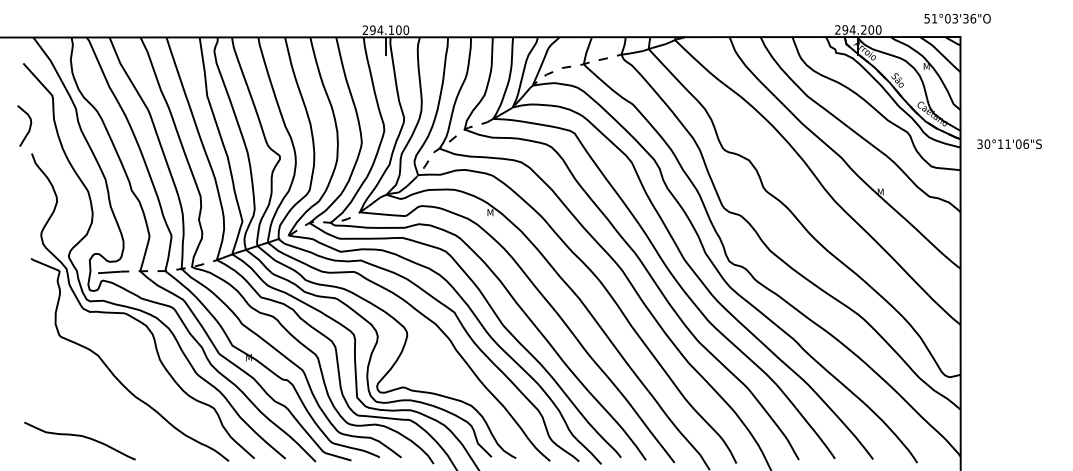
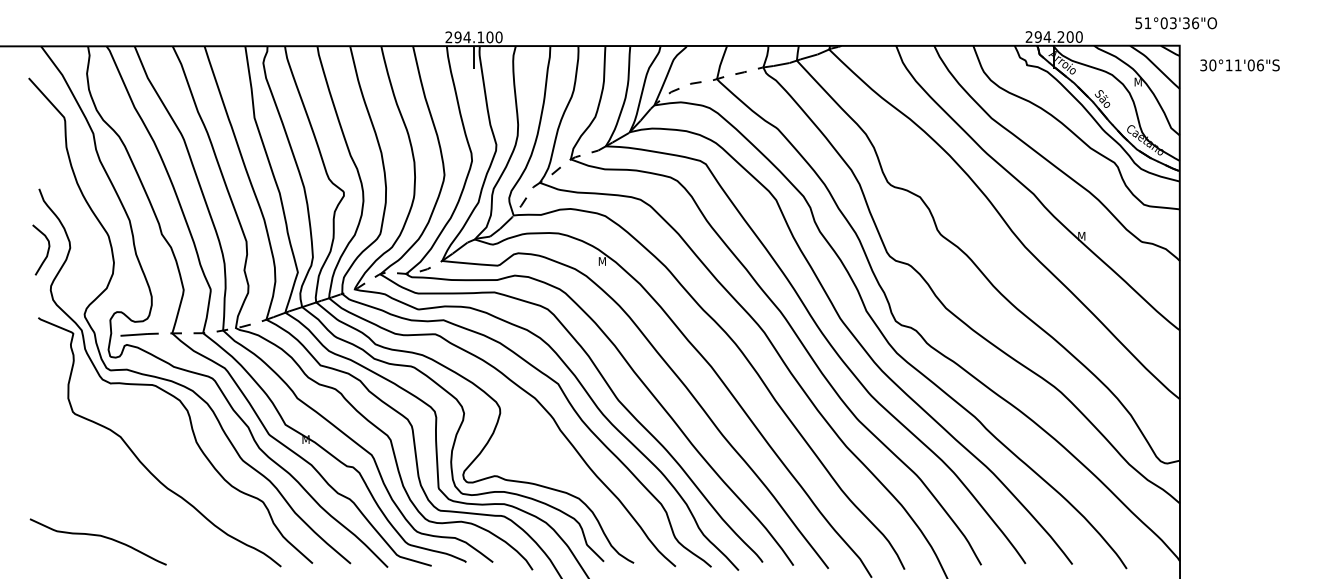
curve: (29, 125) -> (47, 249), moved
text: (1009, 144) -> (1239, 65), moved

